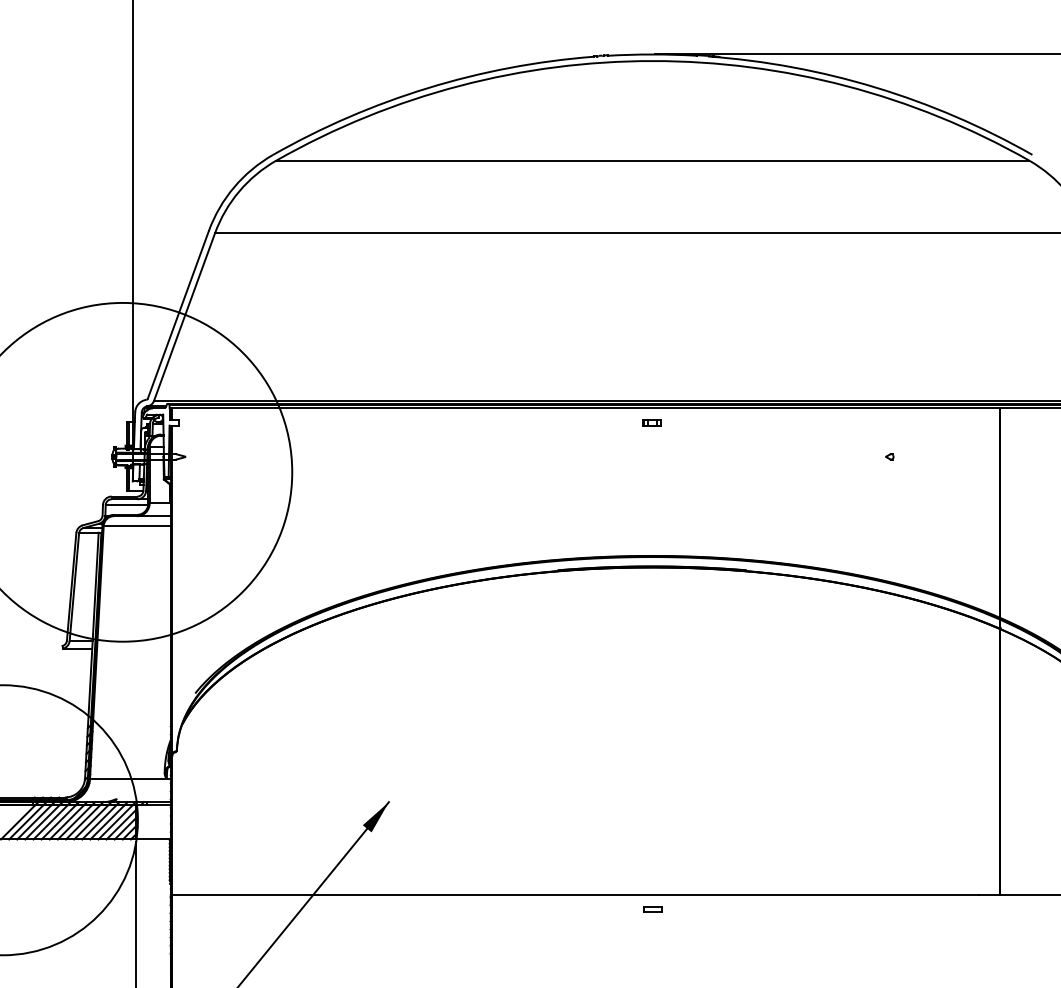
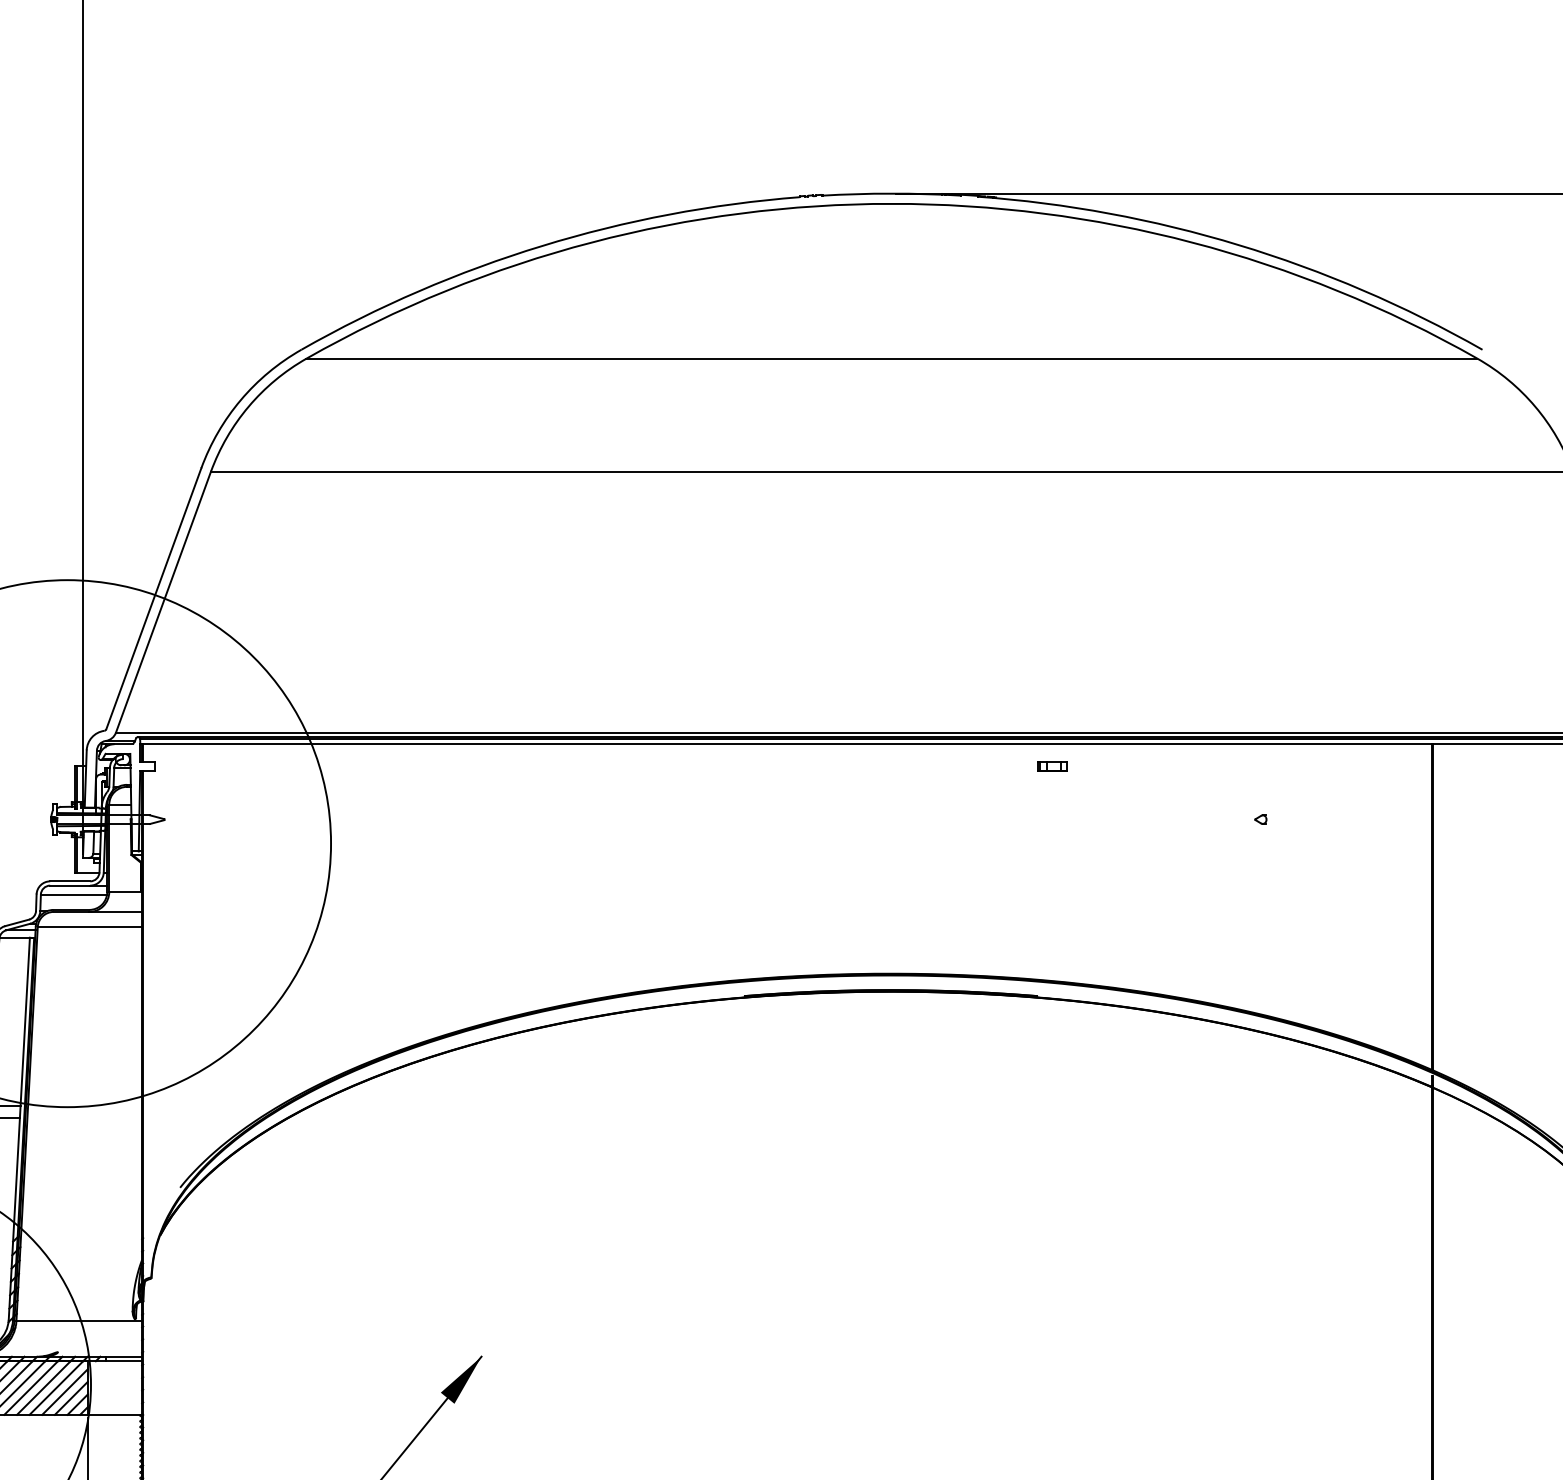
part: (651, 422) -> (1051, 766), moved

